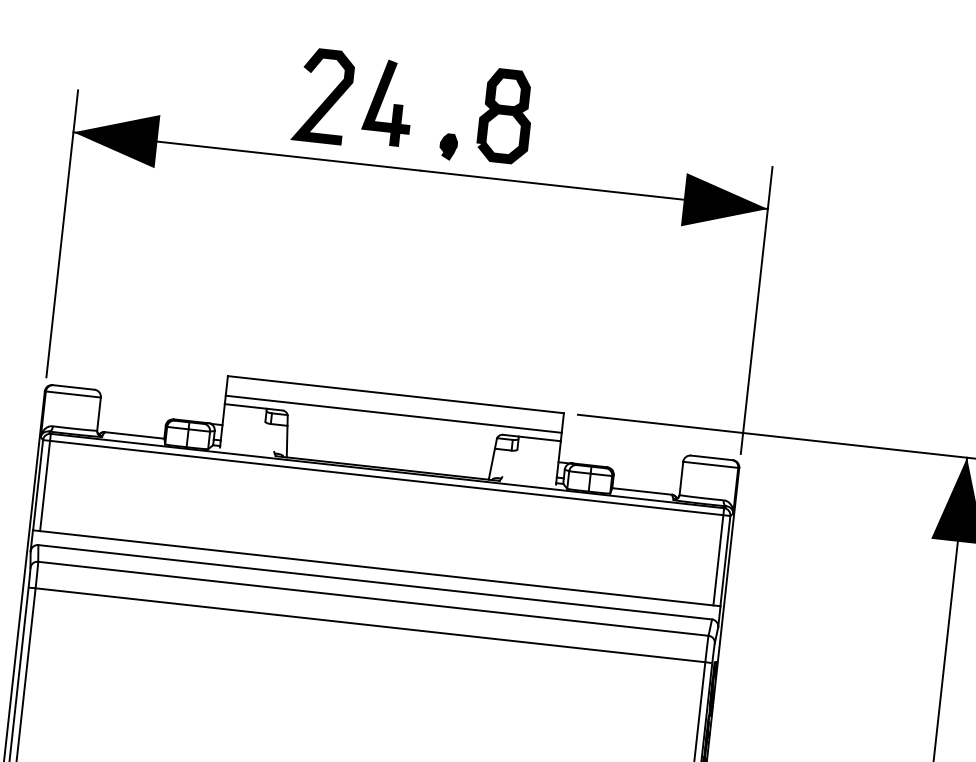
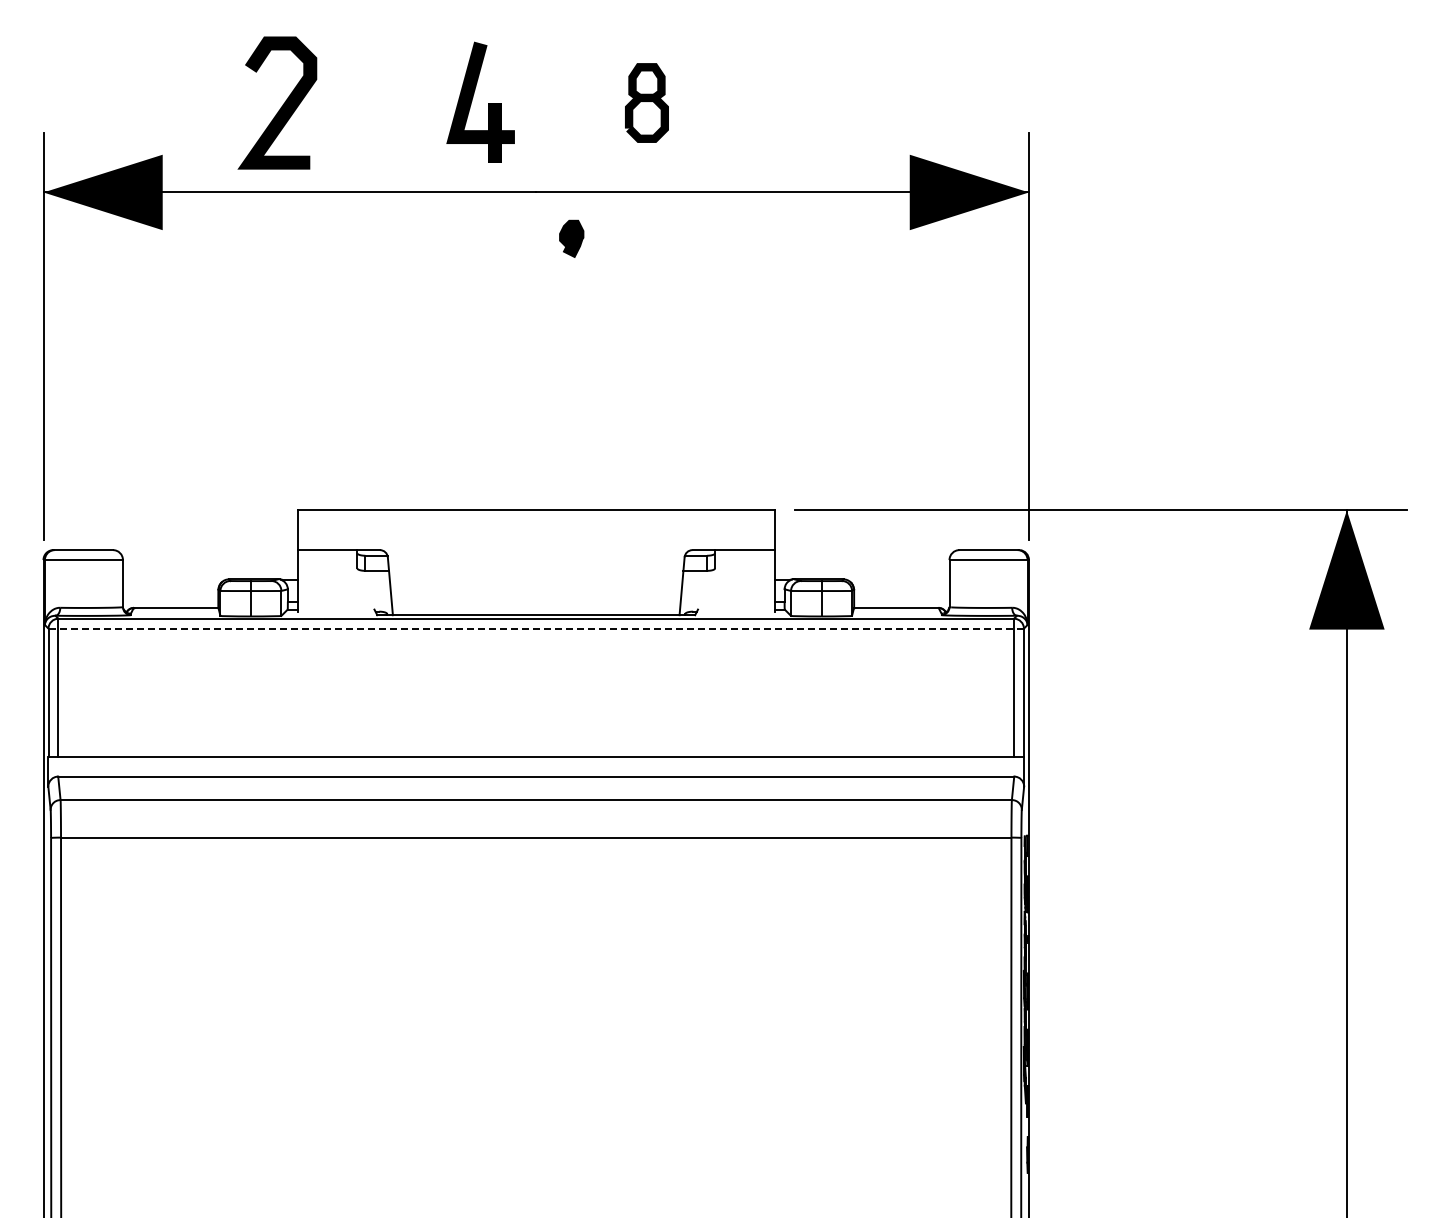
curve: (326, 97) -> (282, 104), moved
part: (505, 115) -> (646, 102), size x0.6
part: (448, 146) -> (571, 238), moved
line: (393, 414) -> (535, 538), removed
line: (386, 477) -> (536, 628), solid -> dashed

